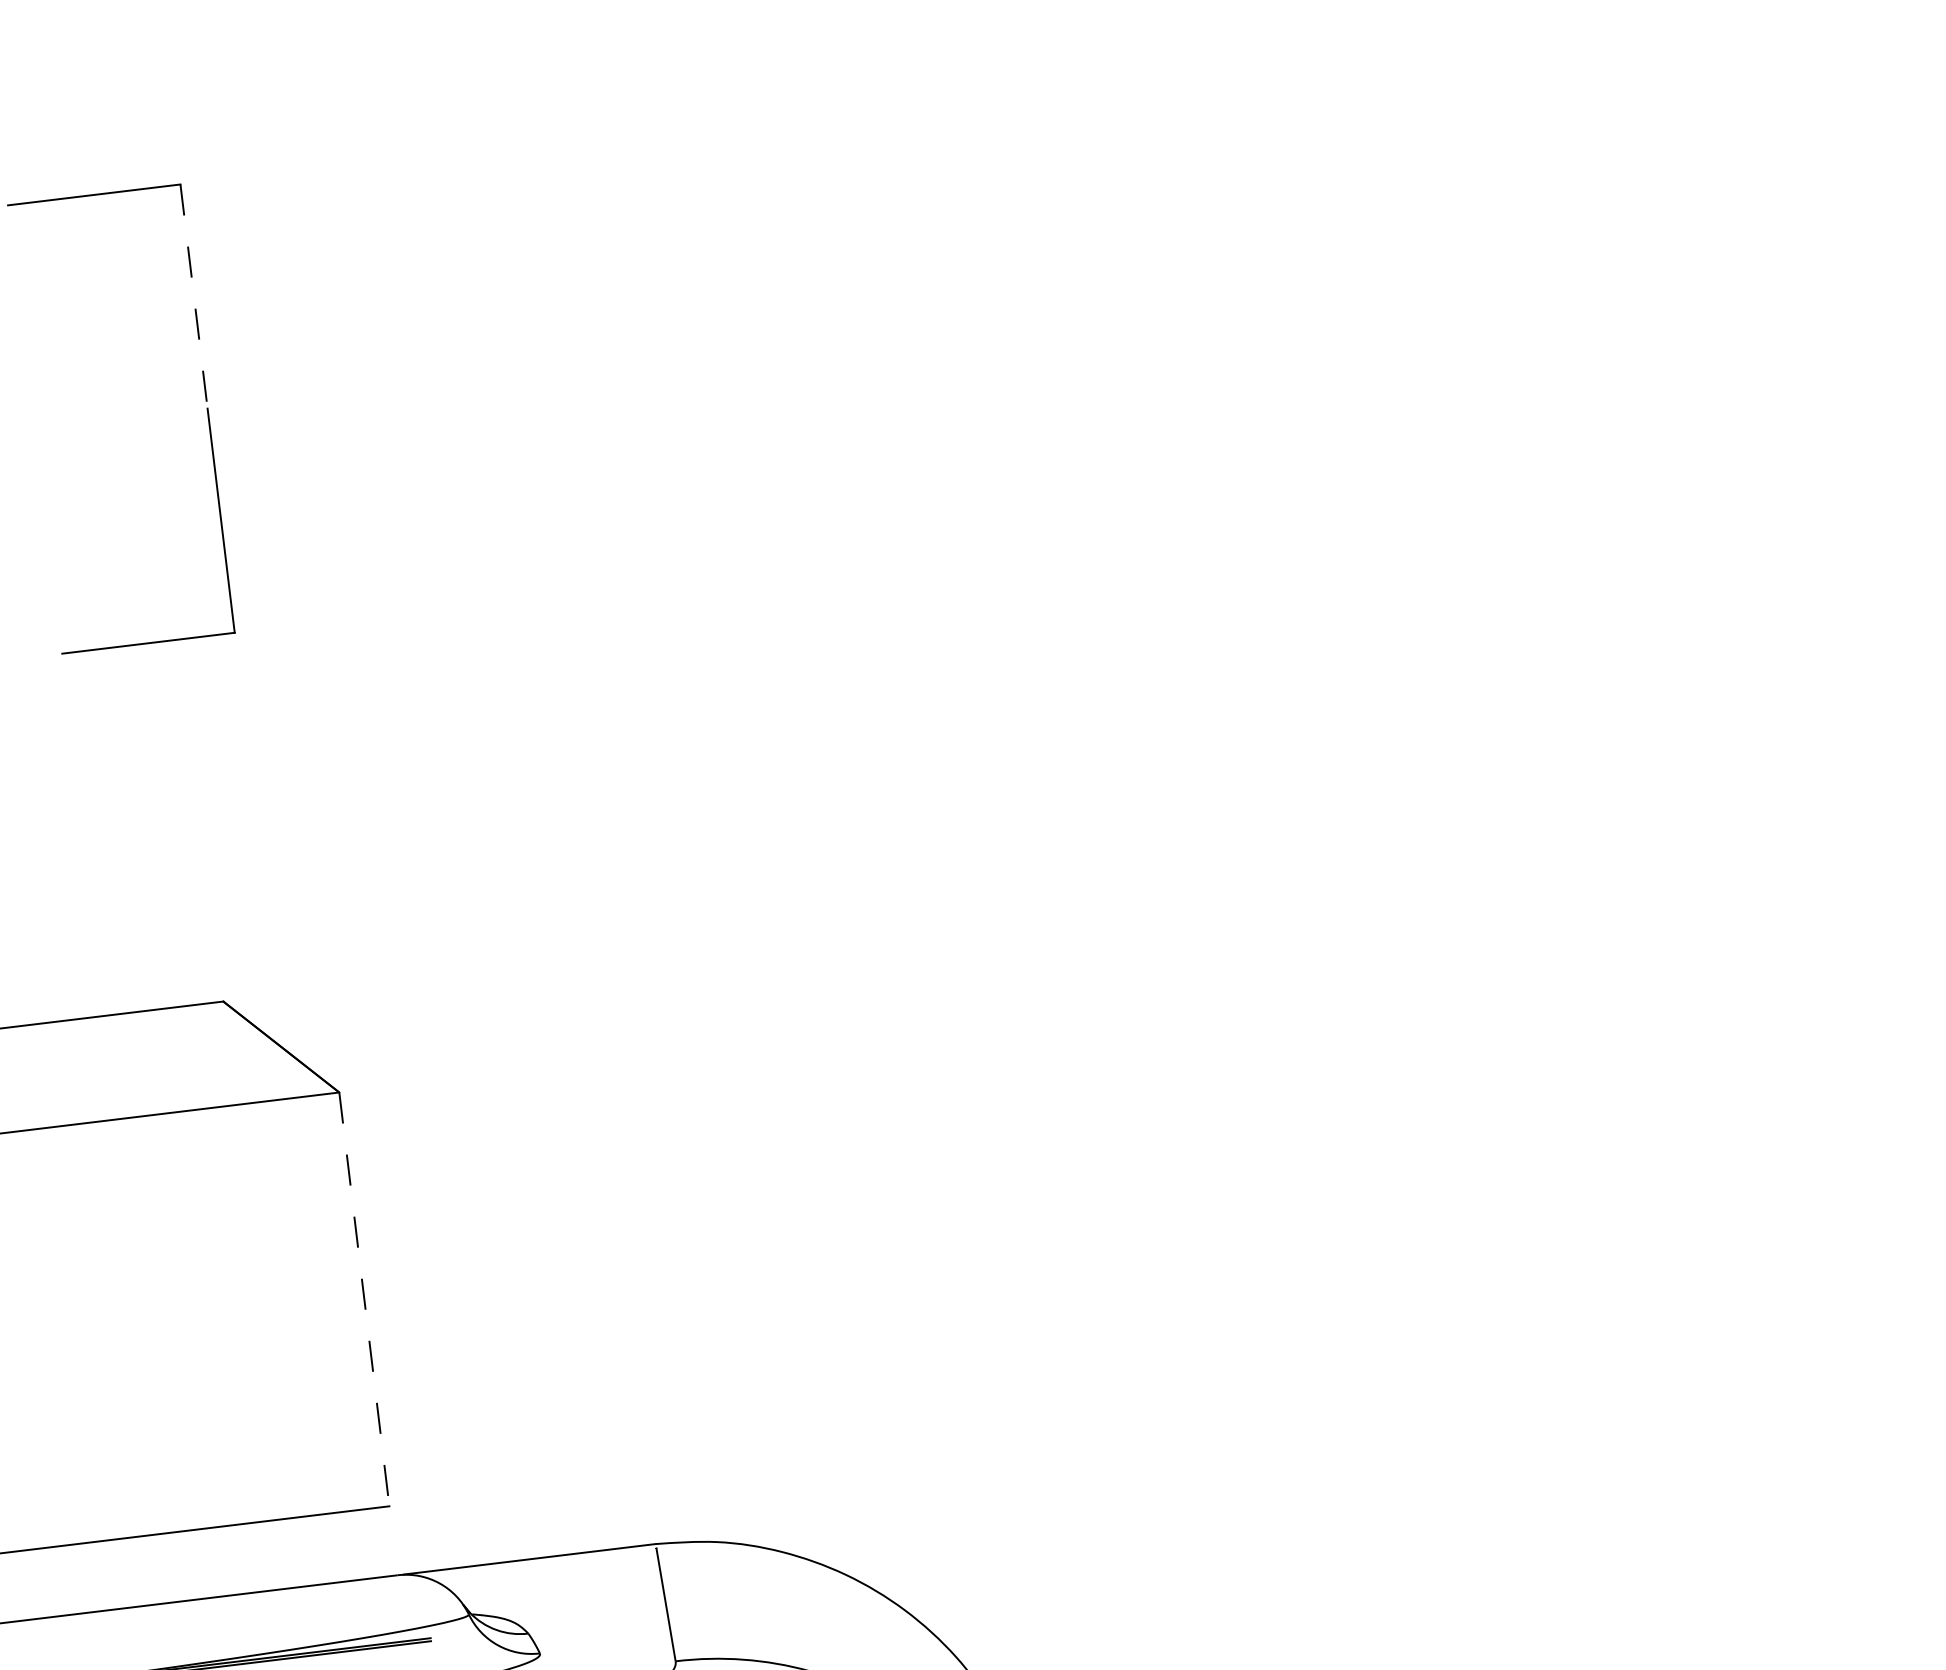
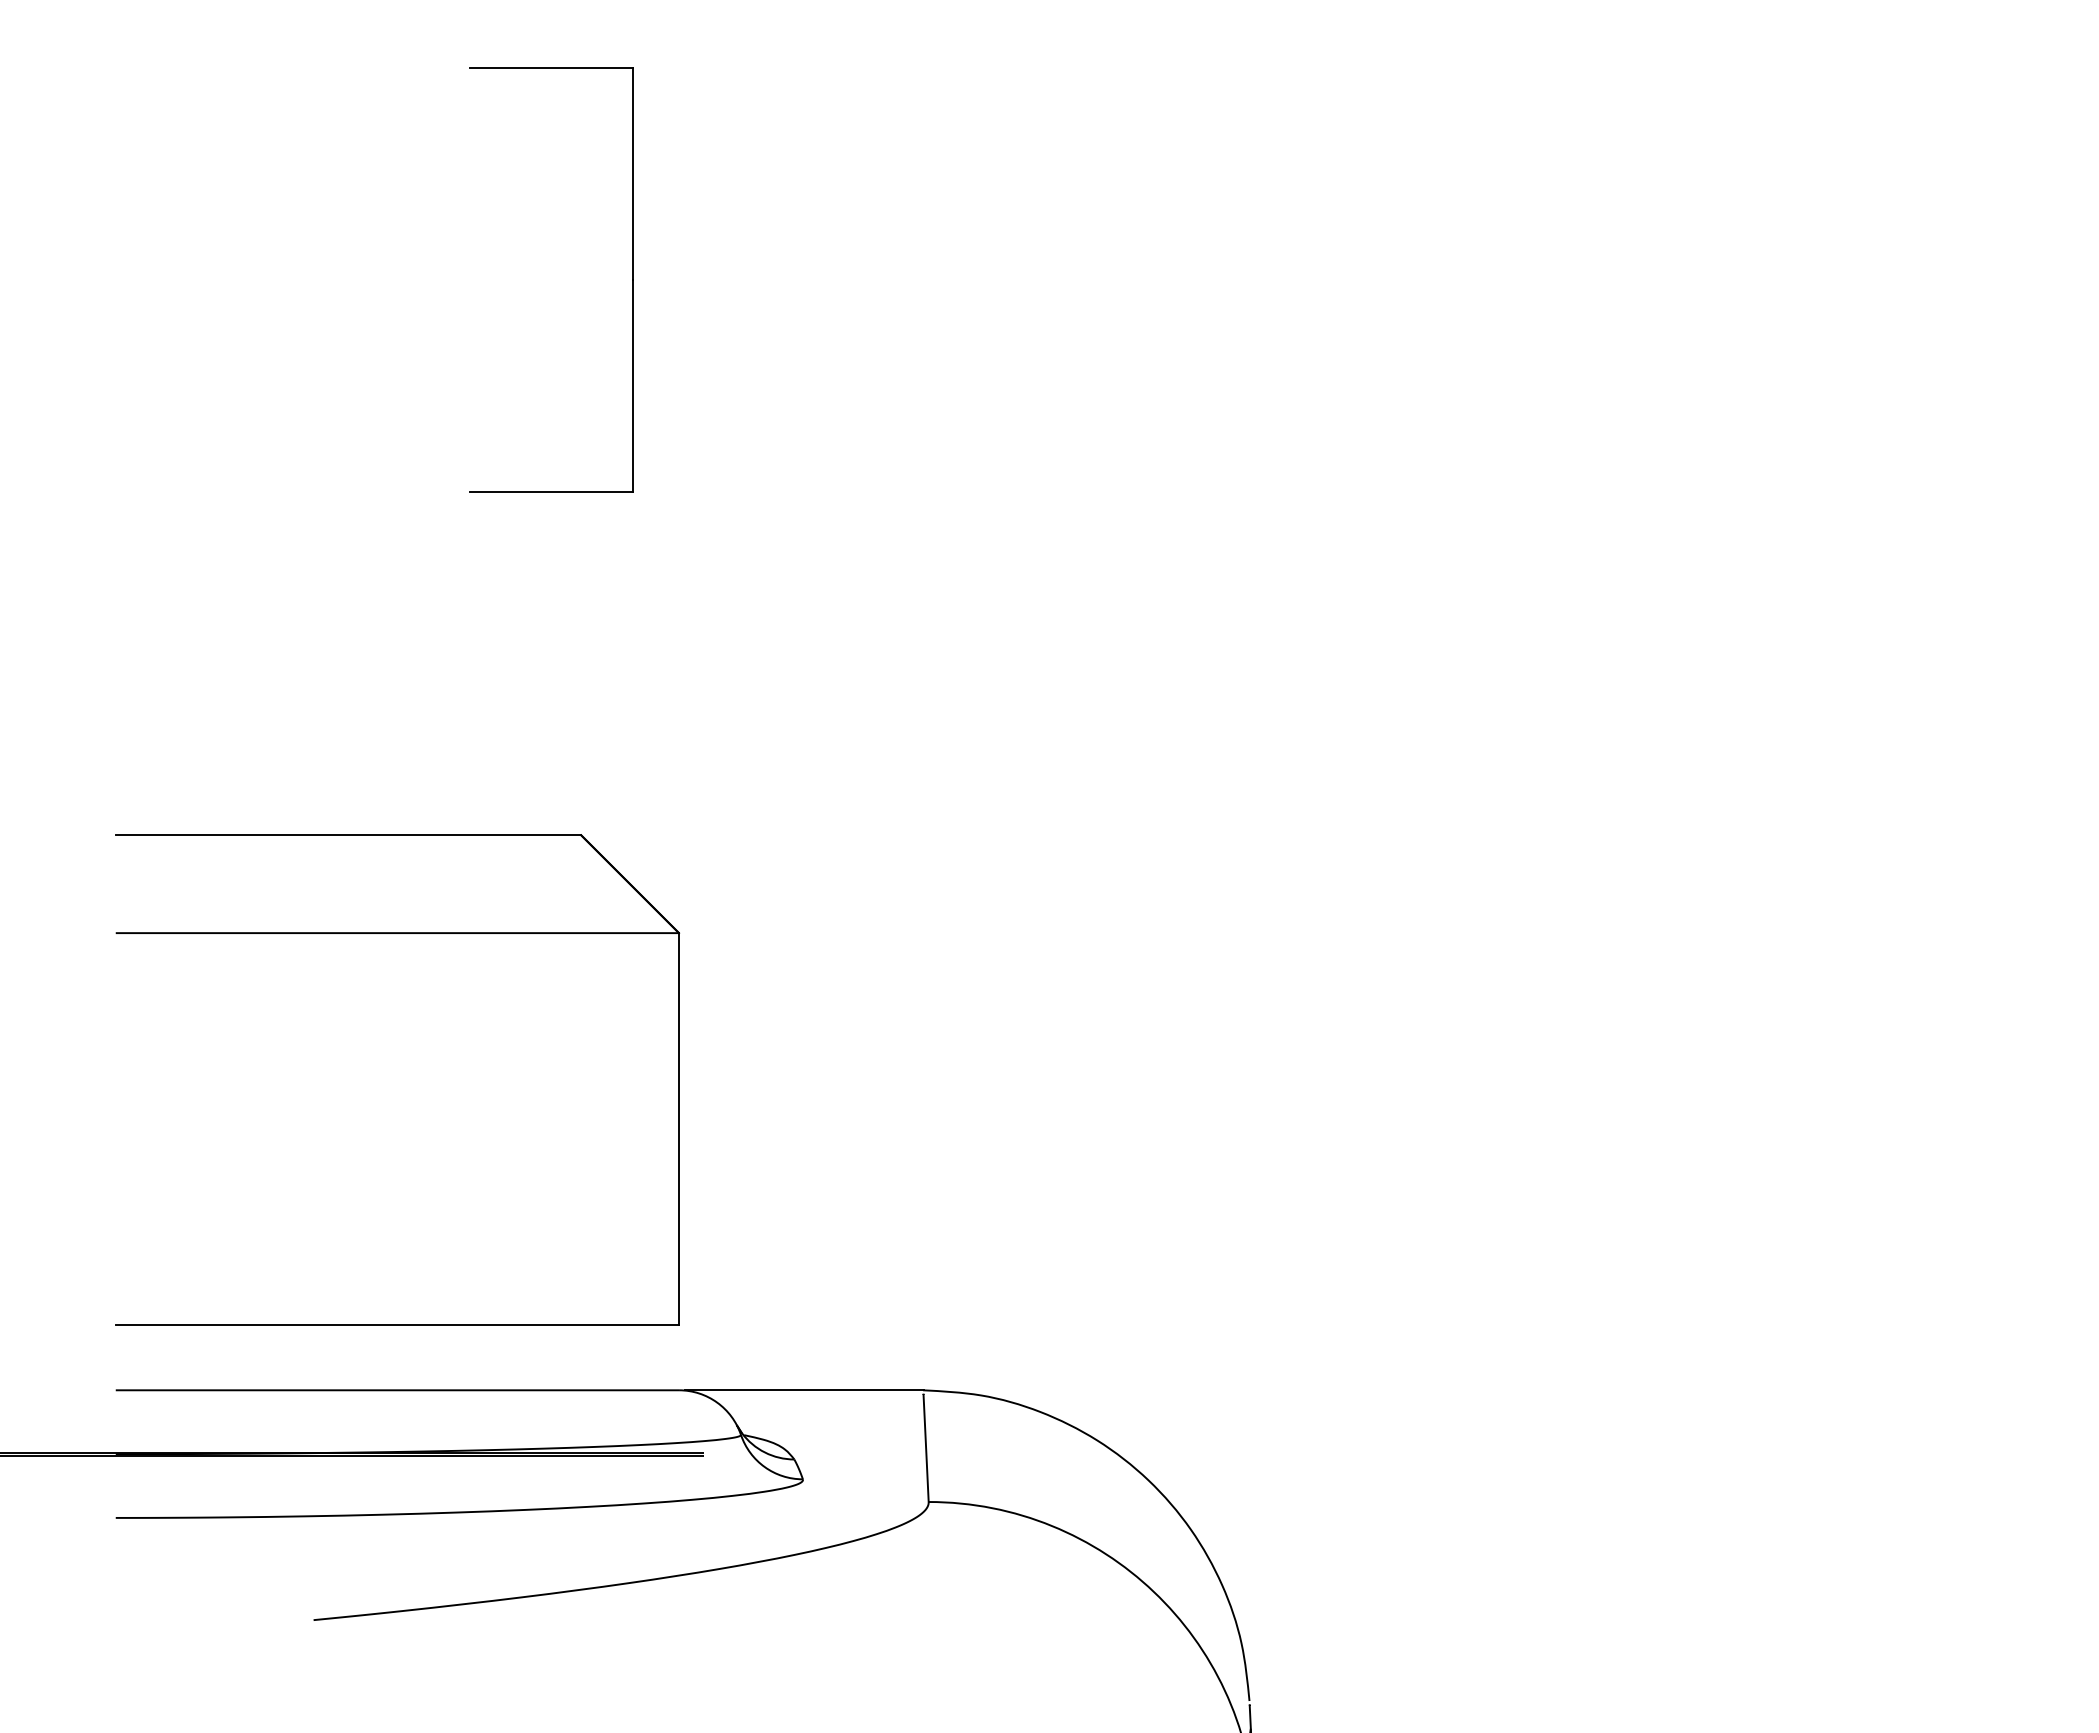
line: (194, 297) -> (633, 174), dashed -> solid
line: (364, 1299) -> (679, 1129), dashed -> solid

